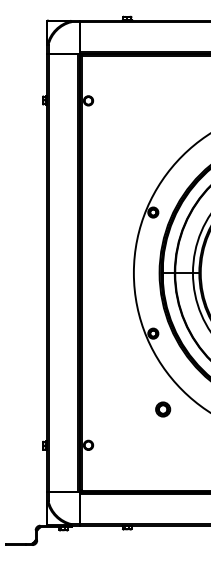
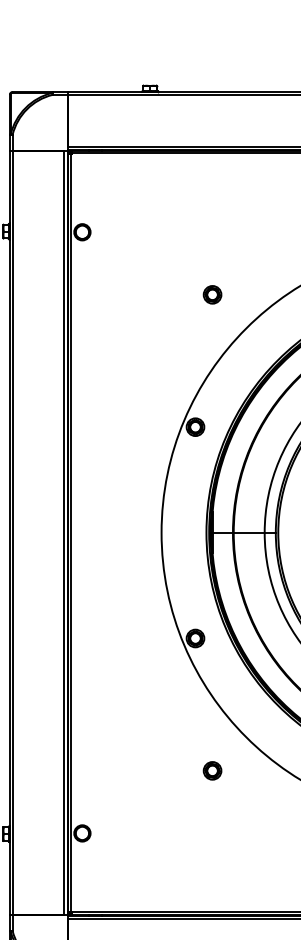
part: (162, 136) -> (211, 294), added
part: (162, 409) -> (211, 770), size x0.71

